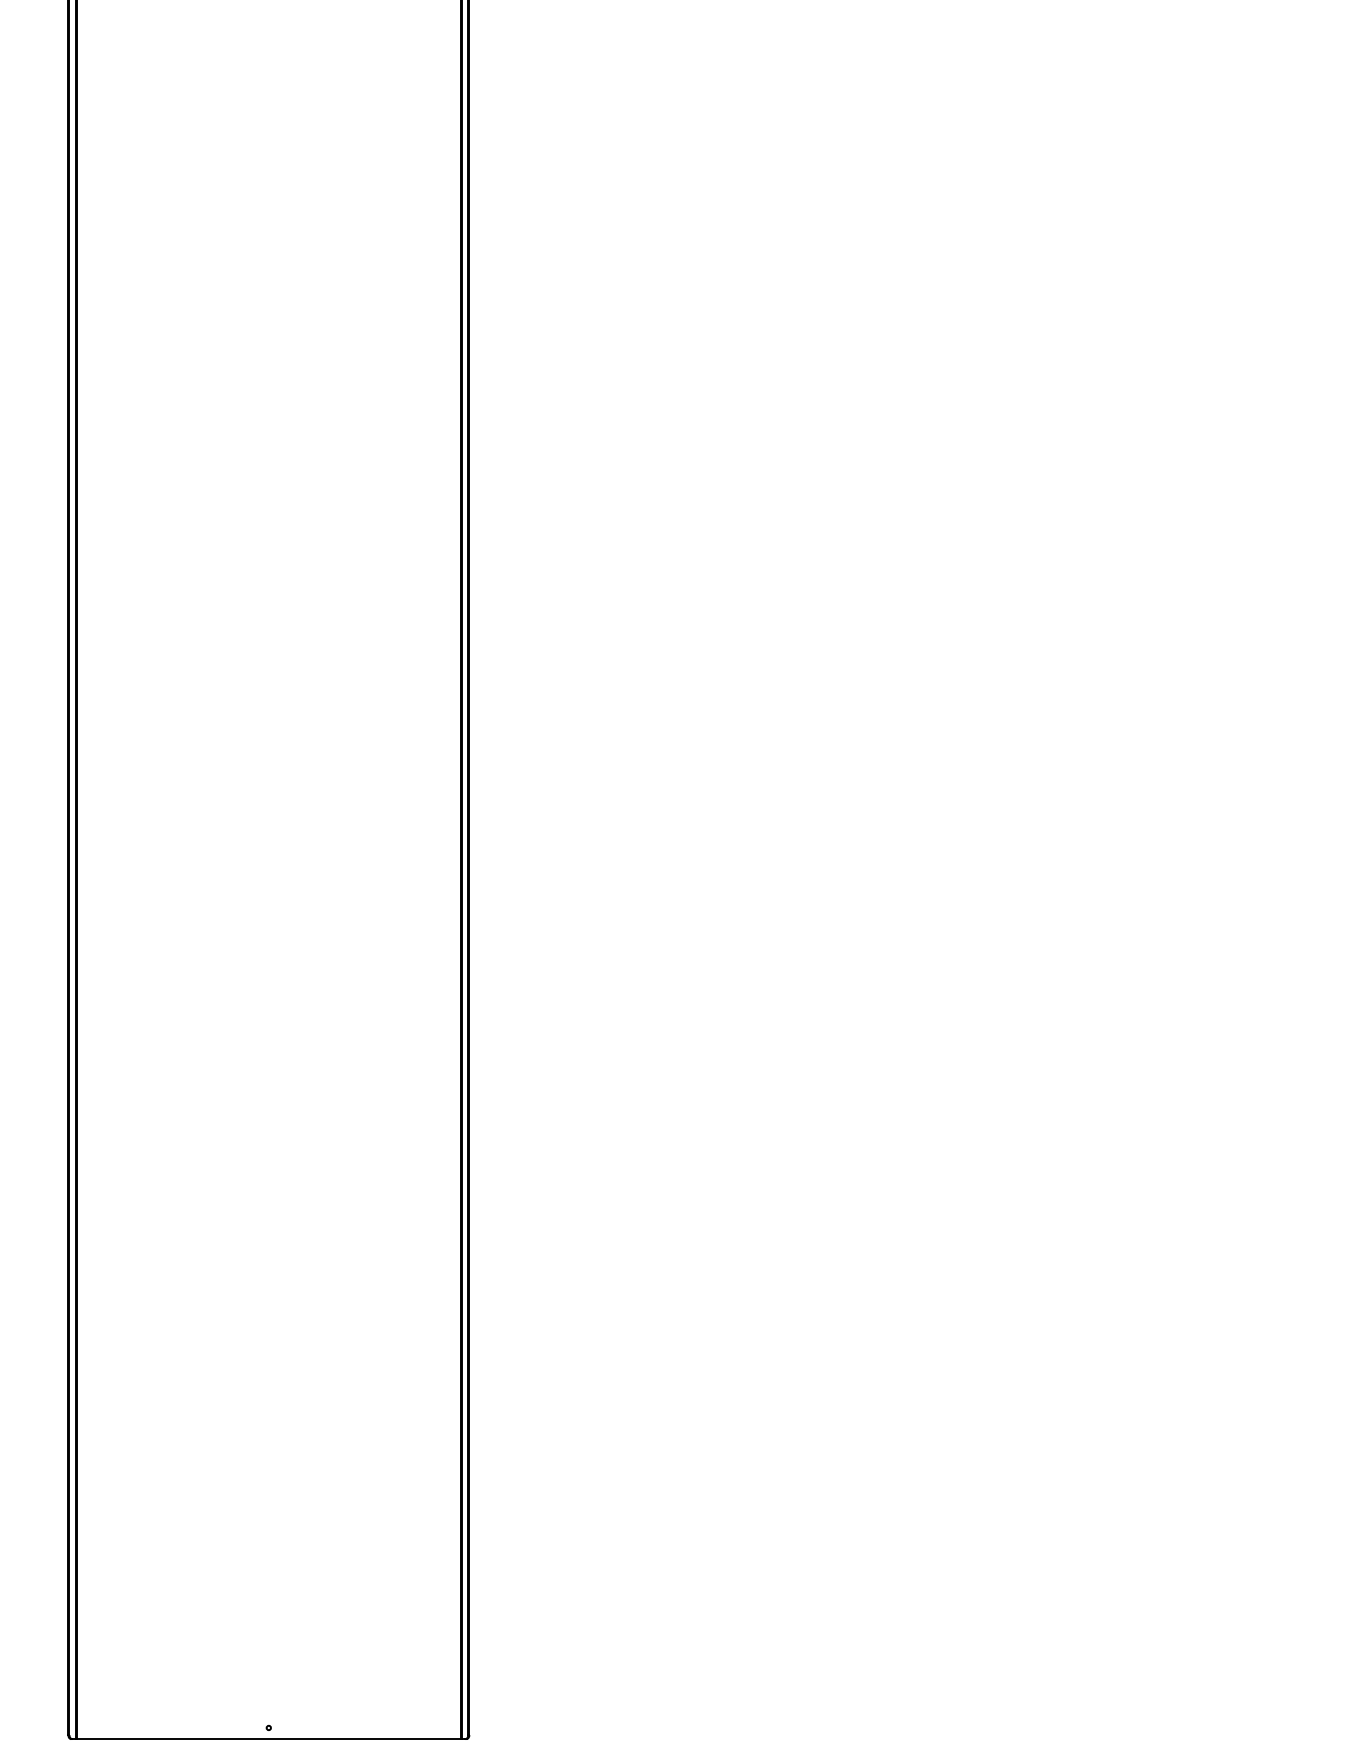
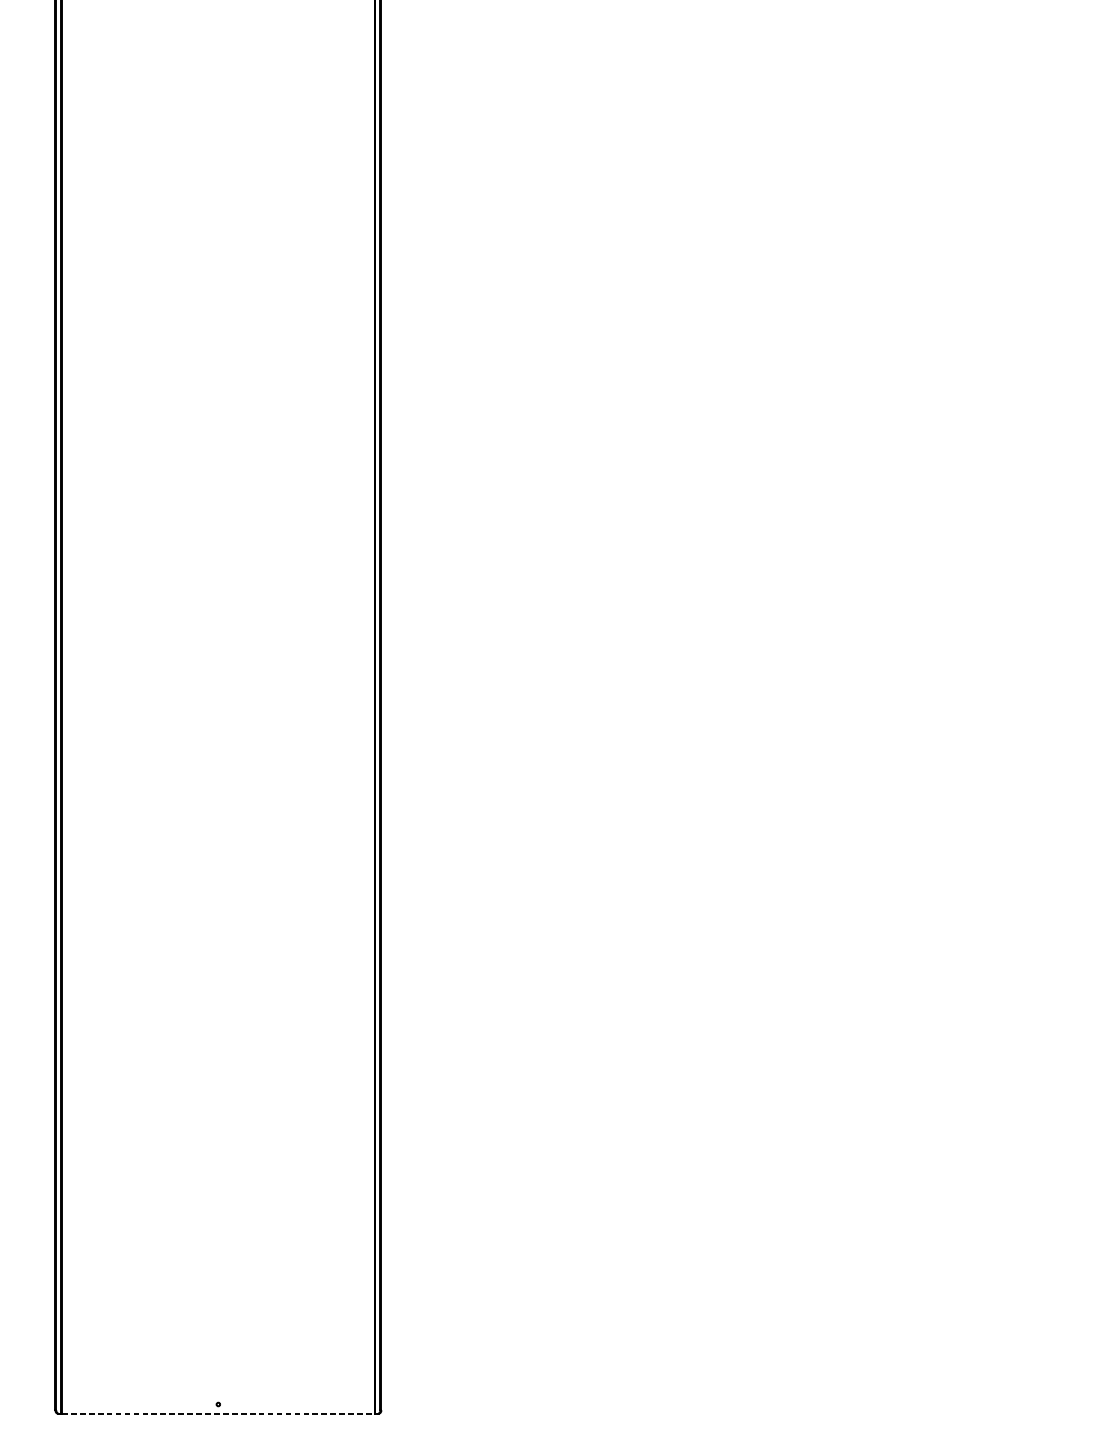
line: (269, 1739) -> (218, 1413), solid -> dashed

